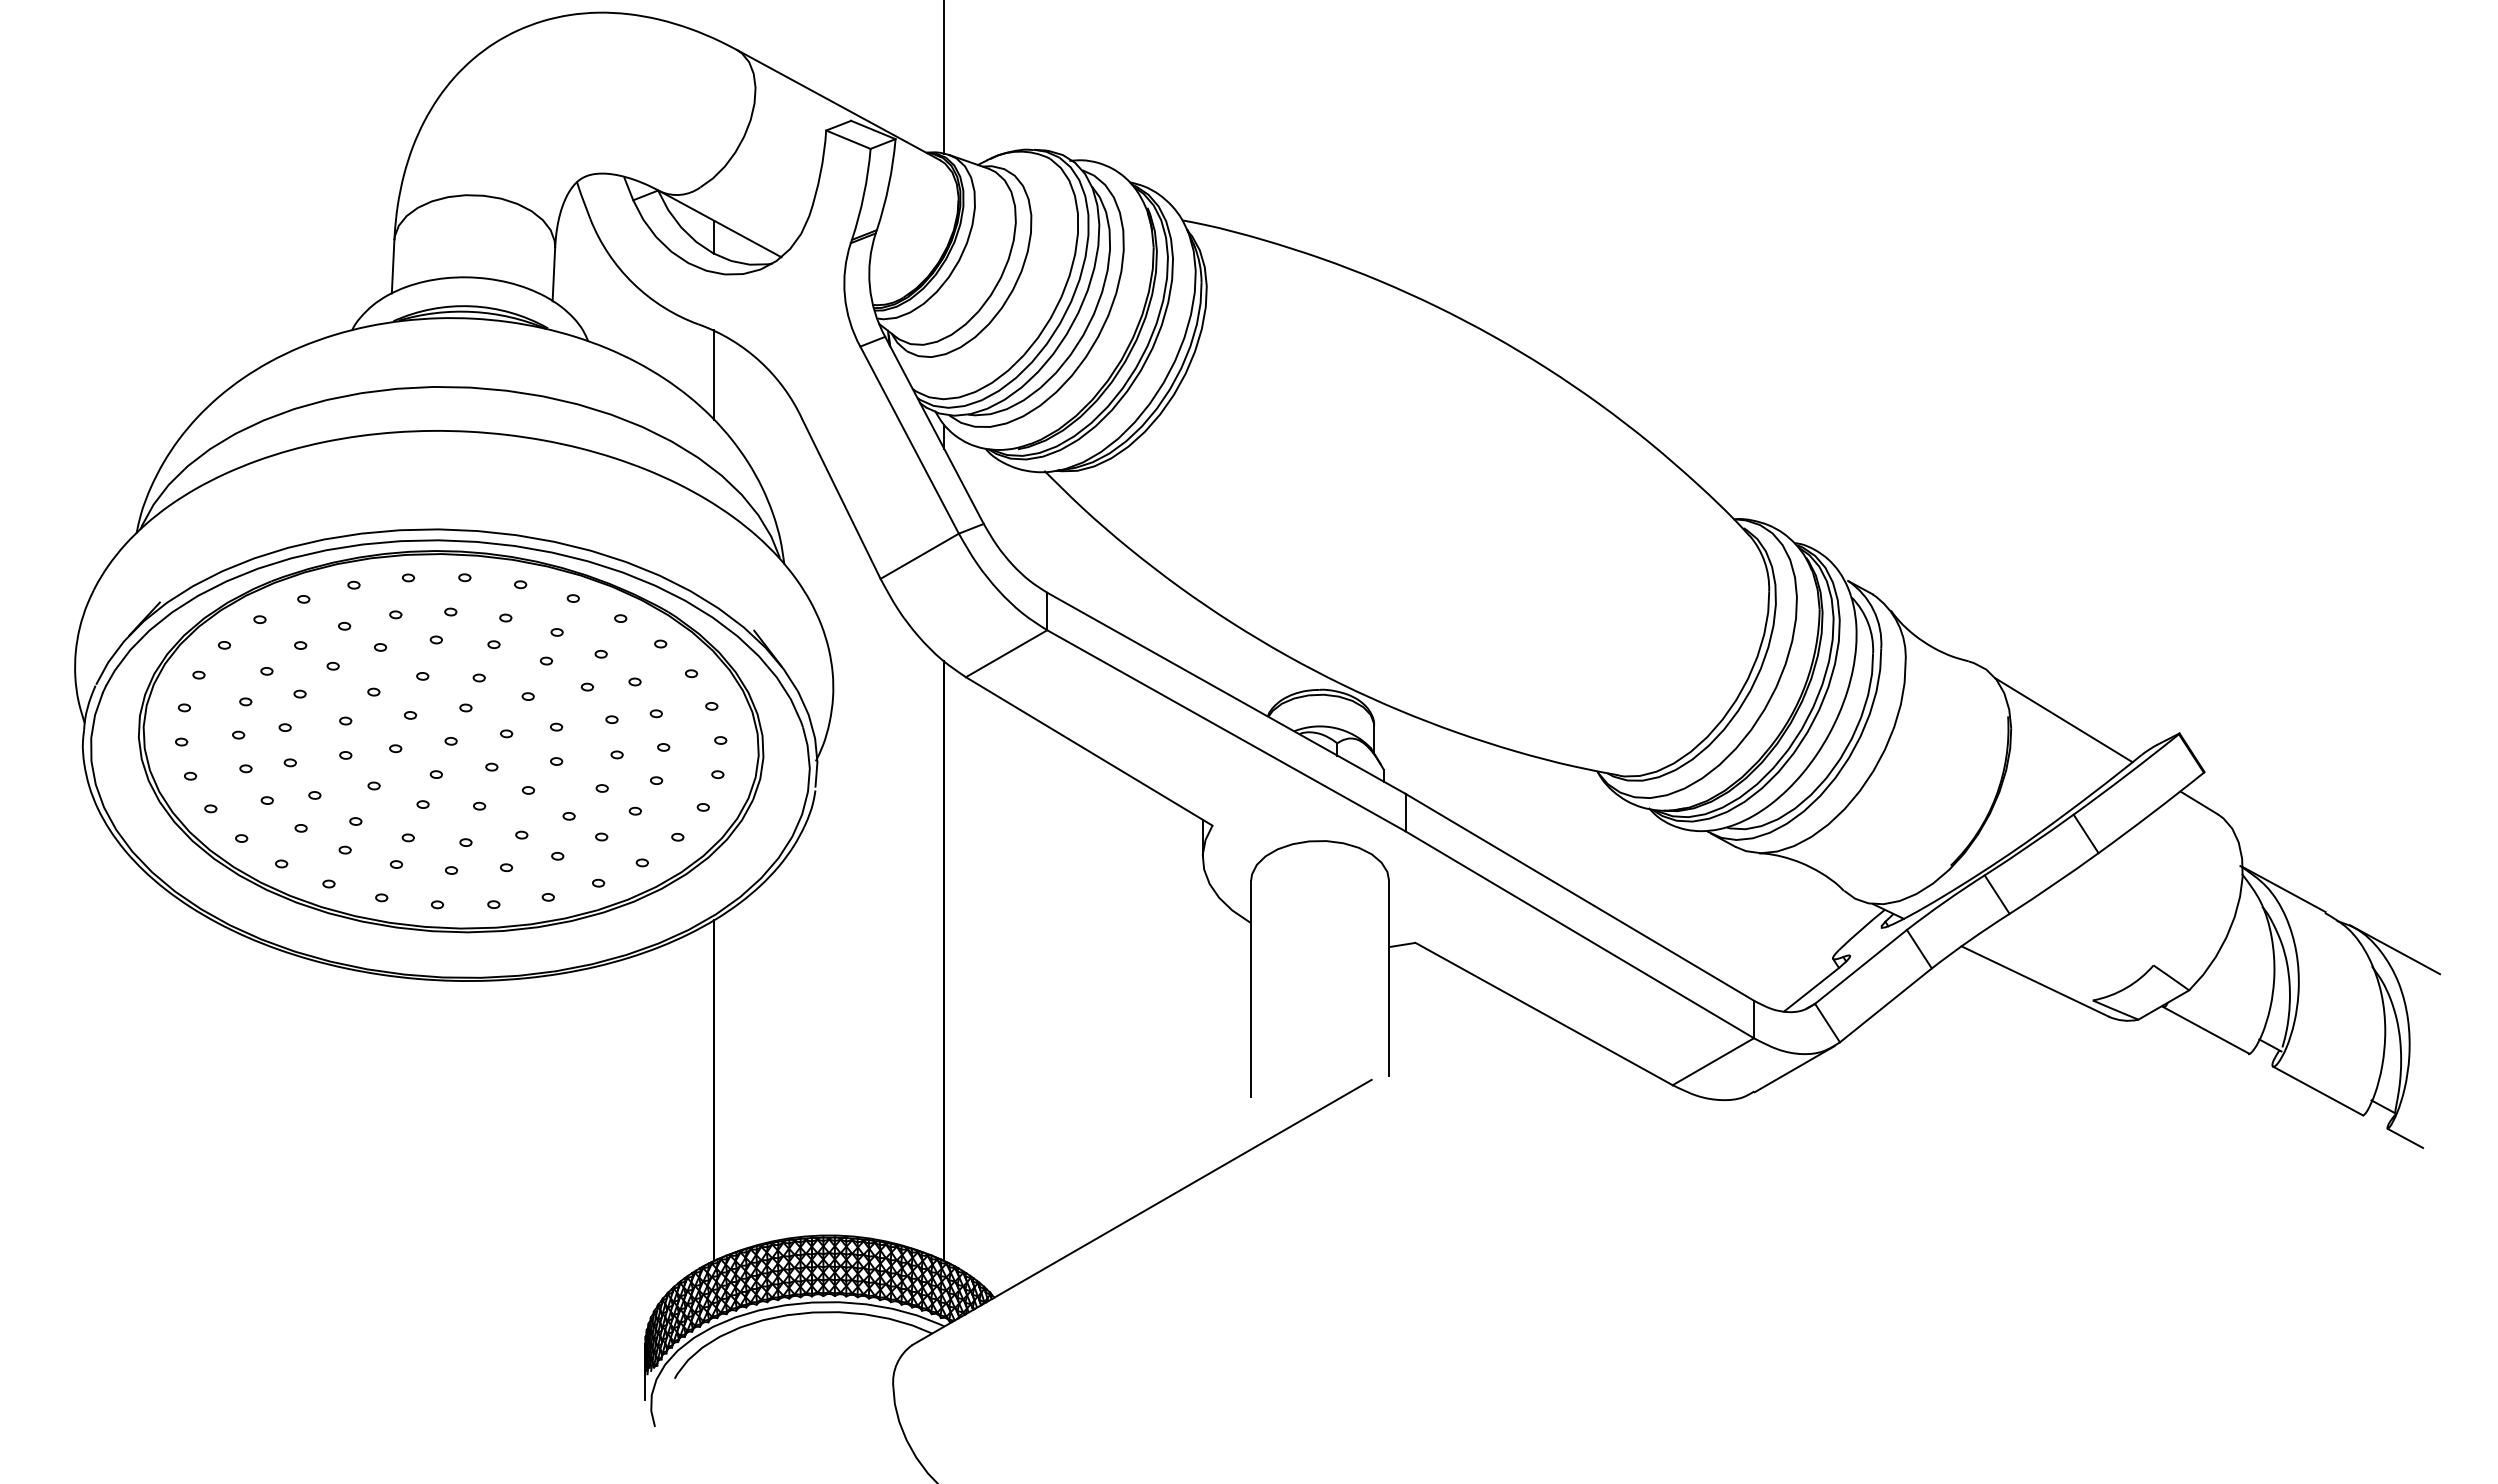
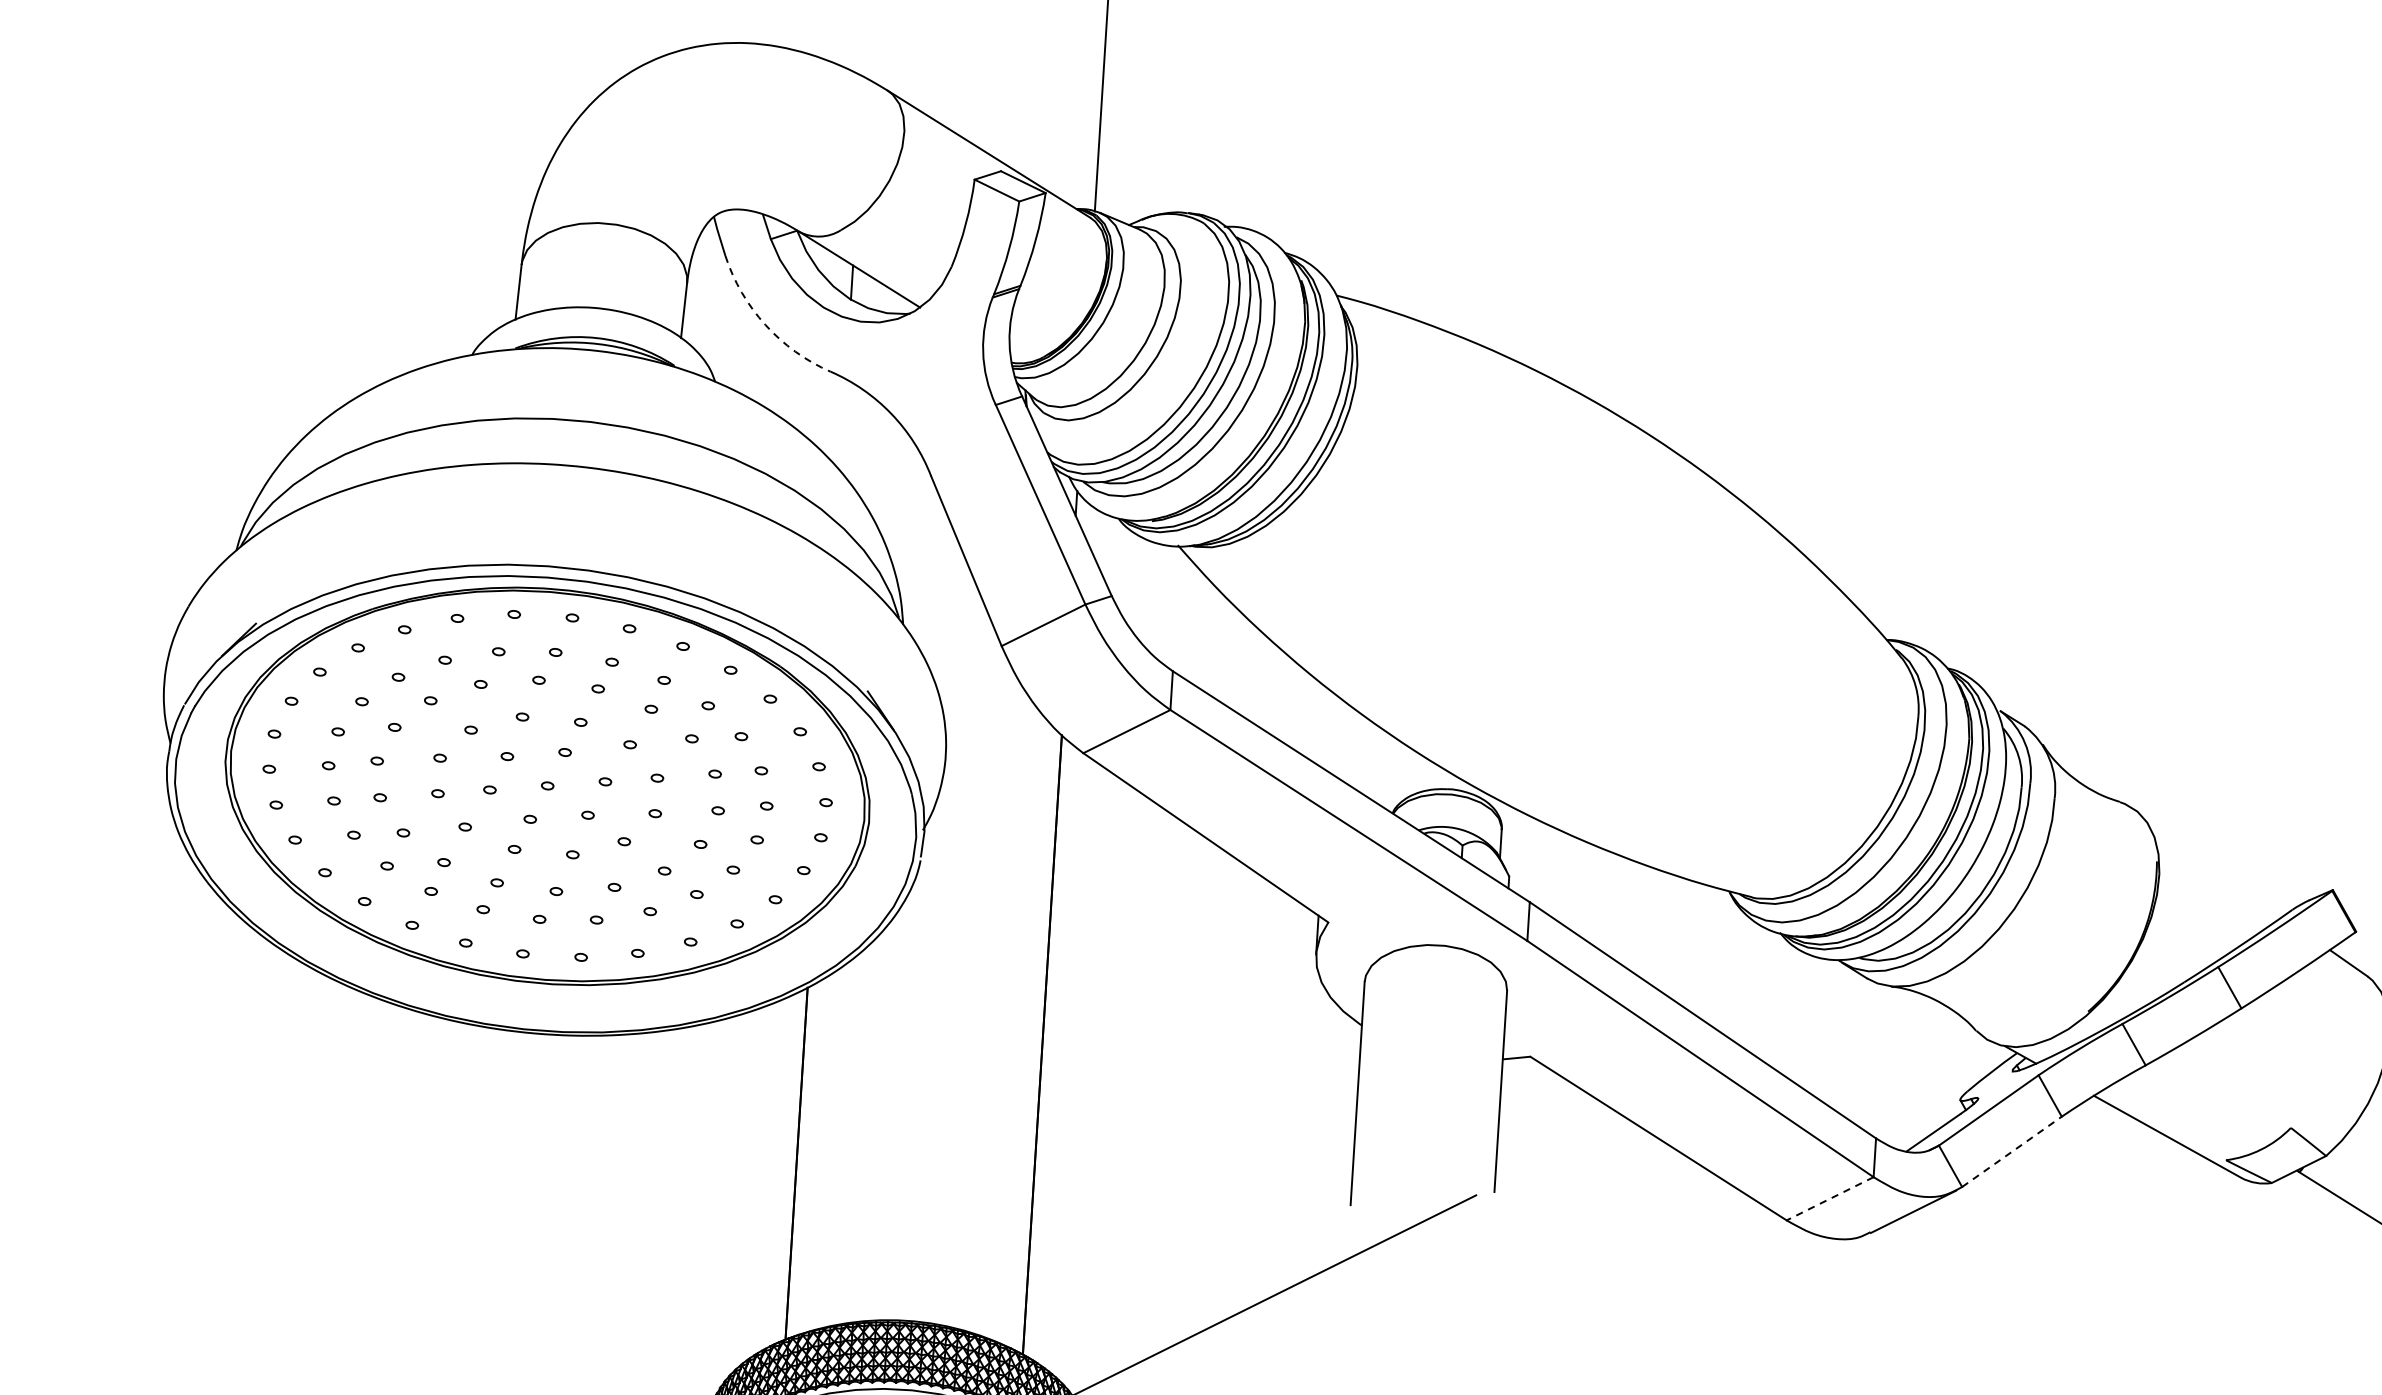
arc: (633, 283) -> (765, 325), solid -> dashed
line: (714, 374) -> (843, 424), removed
line: (2063, 720) -> (2213, 869), removed
line: (1885, 1005) -> (2011, 1151), solid -> dashed
line: (1713, 1061) -> (1830, 1198), solid -> dashed

